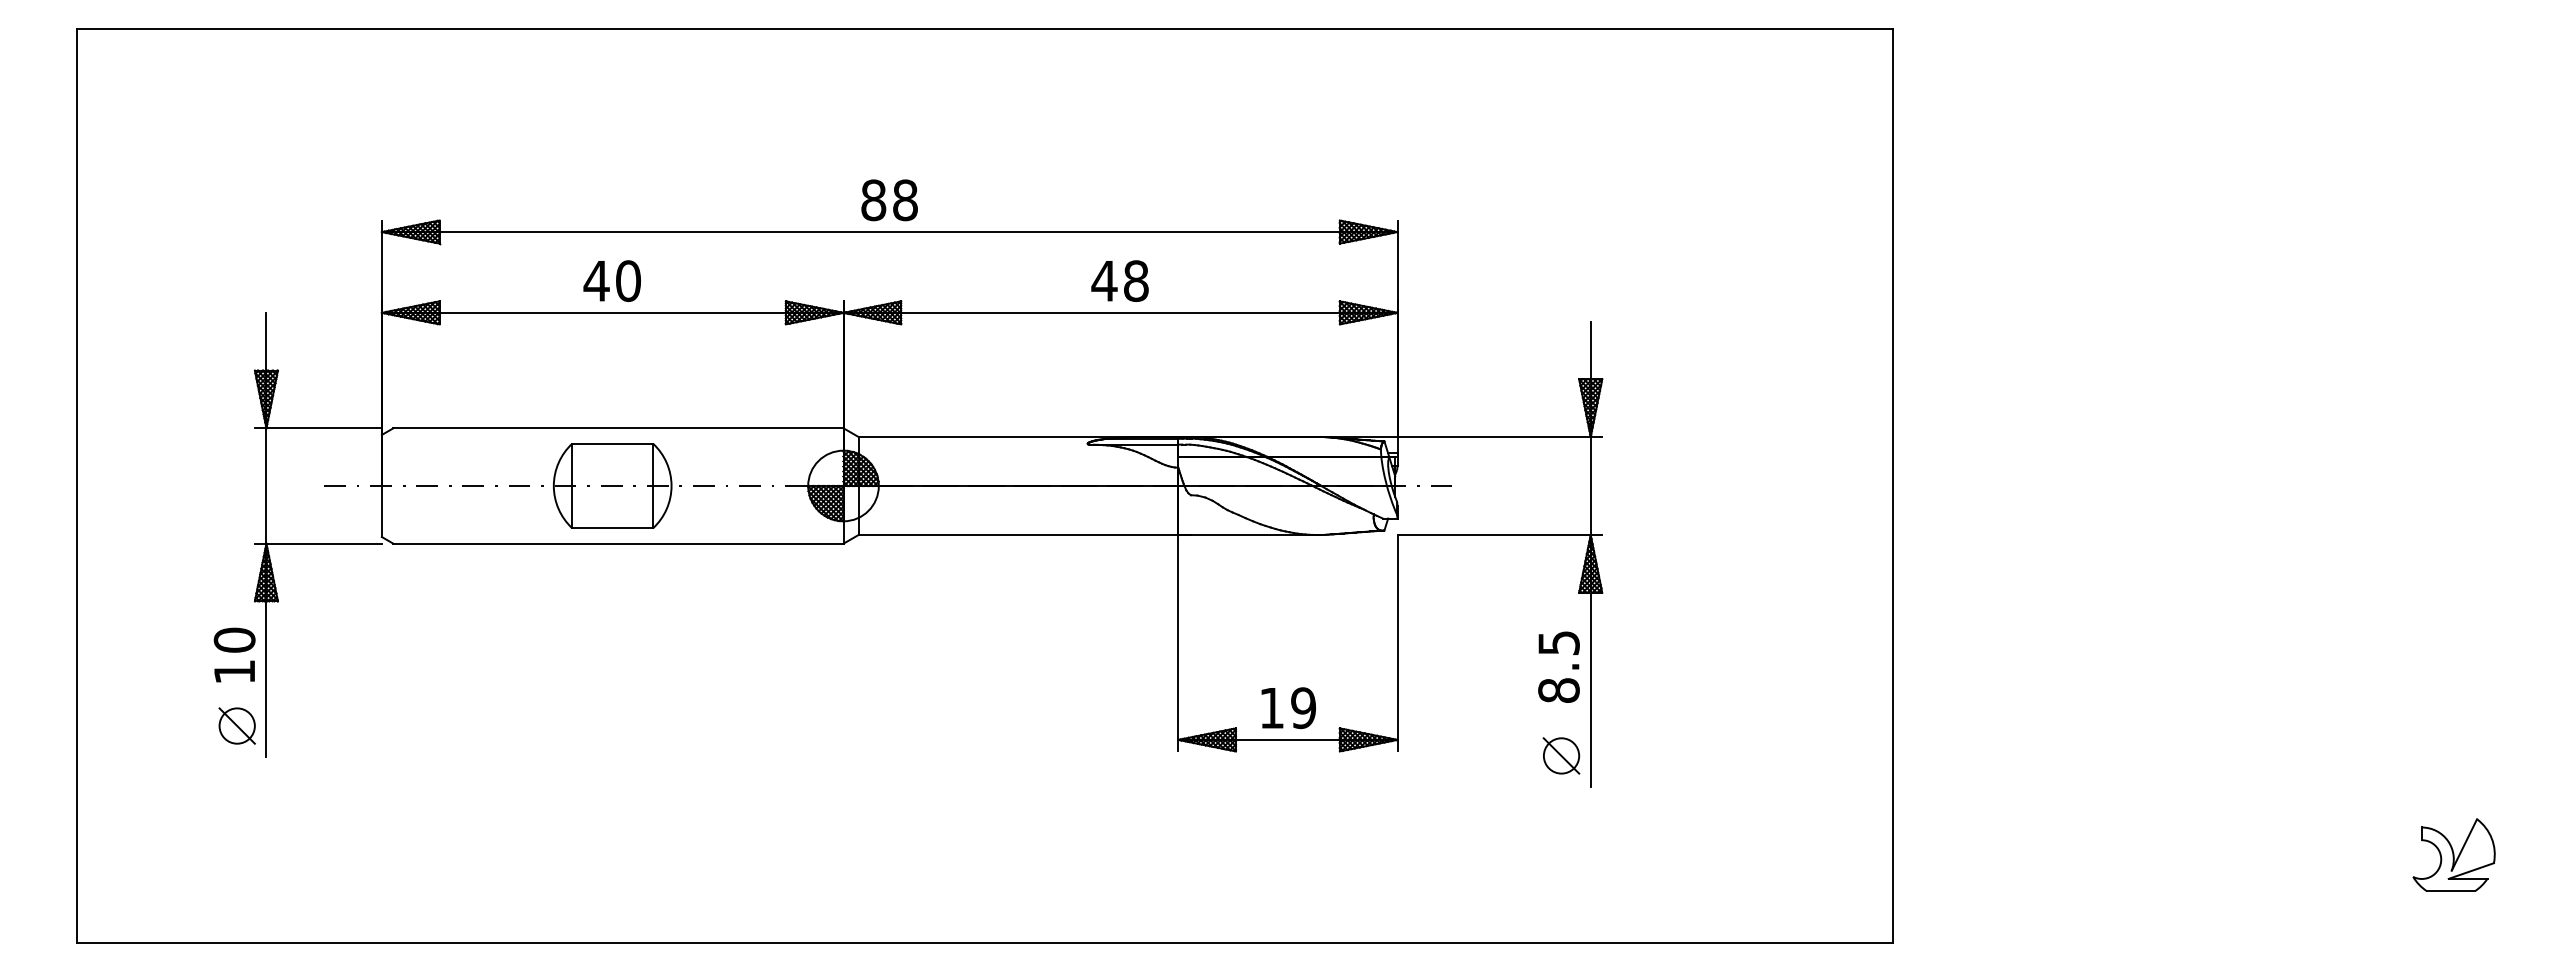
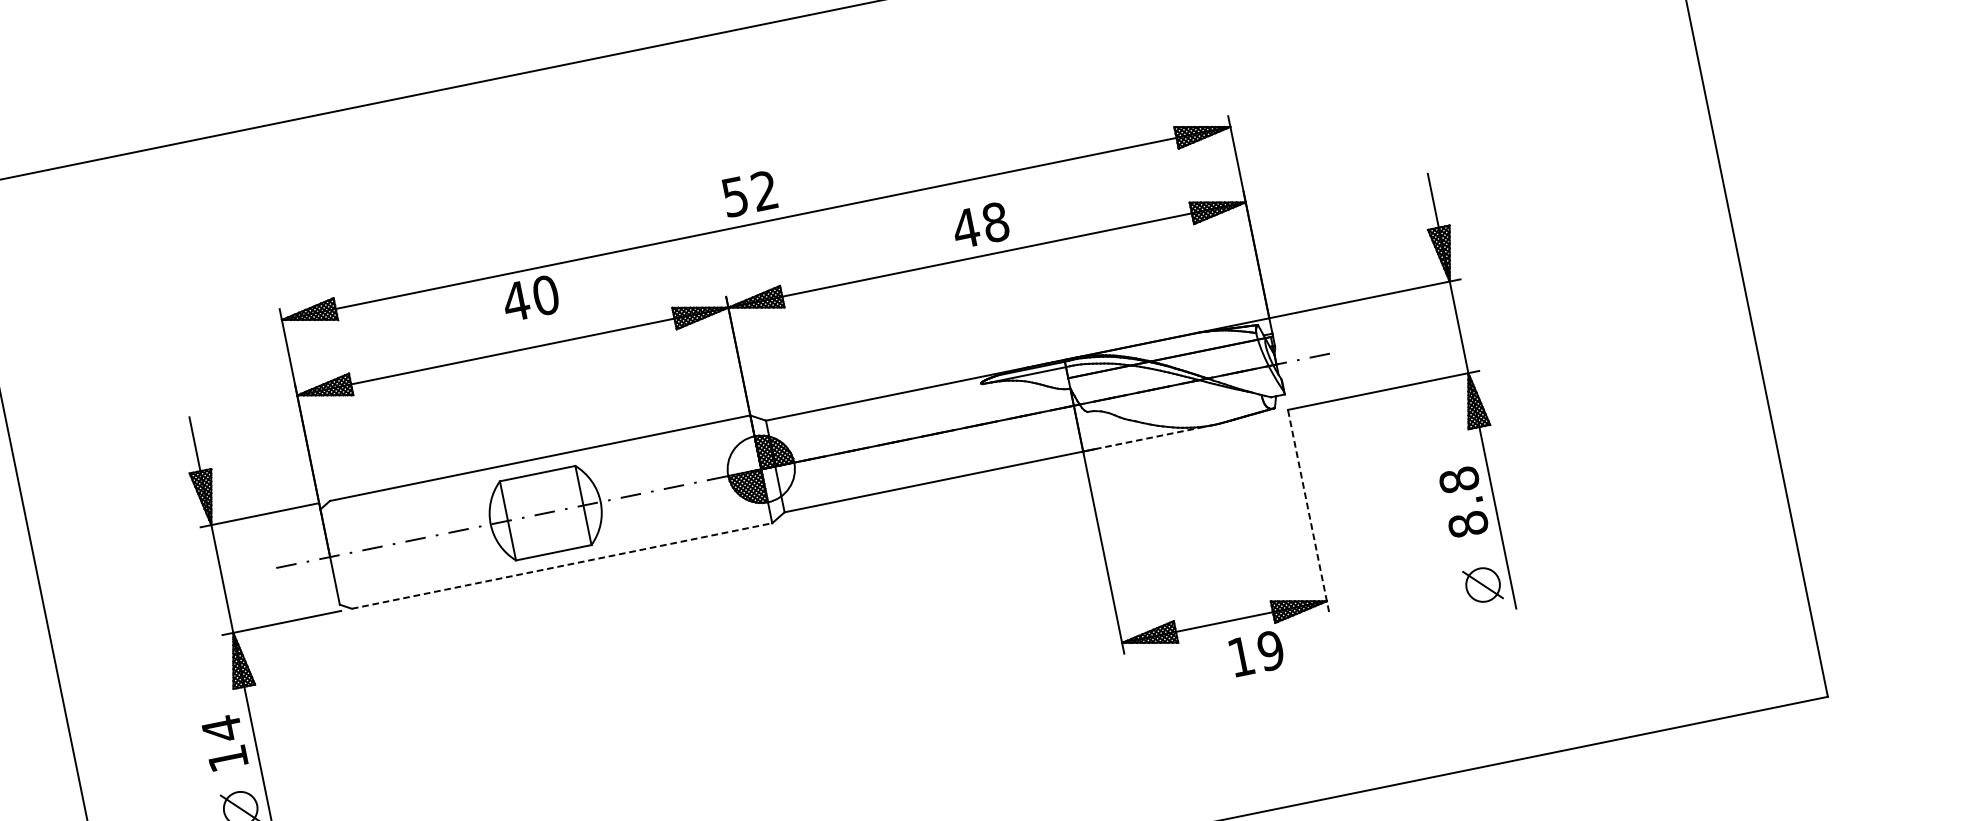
text: (889, 200) -> (749, 194), 88 -> 52
text: (611, 280) -> (529, 298), moved
line: (1254, 535) -> (1154, 437), solid -> dashed
line: (618, 543) -> (562, 565), solid -> dashed
text: (234, 640) -> (221, 729), 10 -> 14
line: (1397, 642) -> (1308, 510), solid -> dashed
text: (1558, 642) -> (1458, 479), 8.5 -> 8.8
text: (1288, 708) -> (1256, 653), moved

